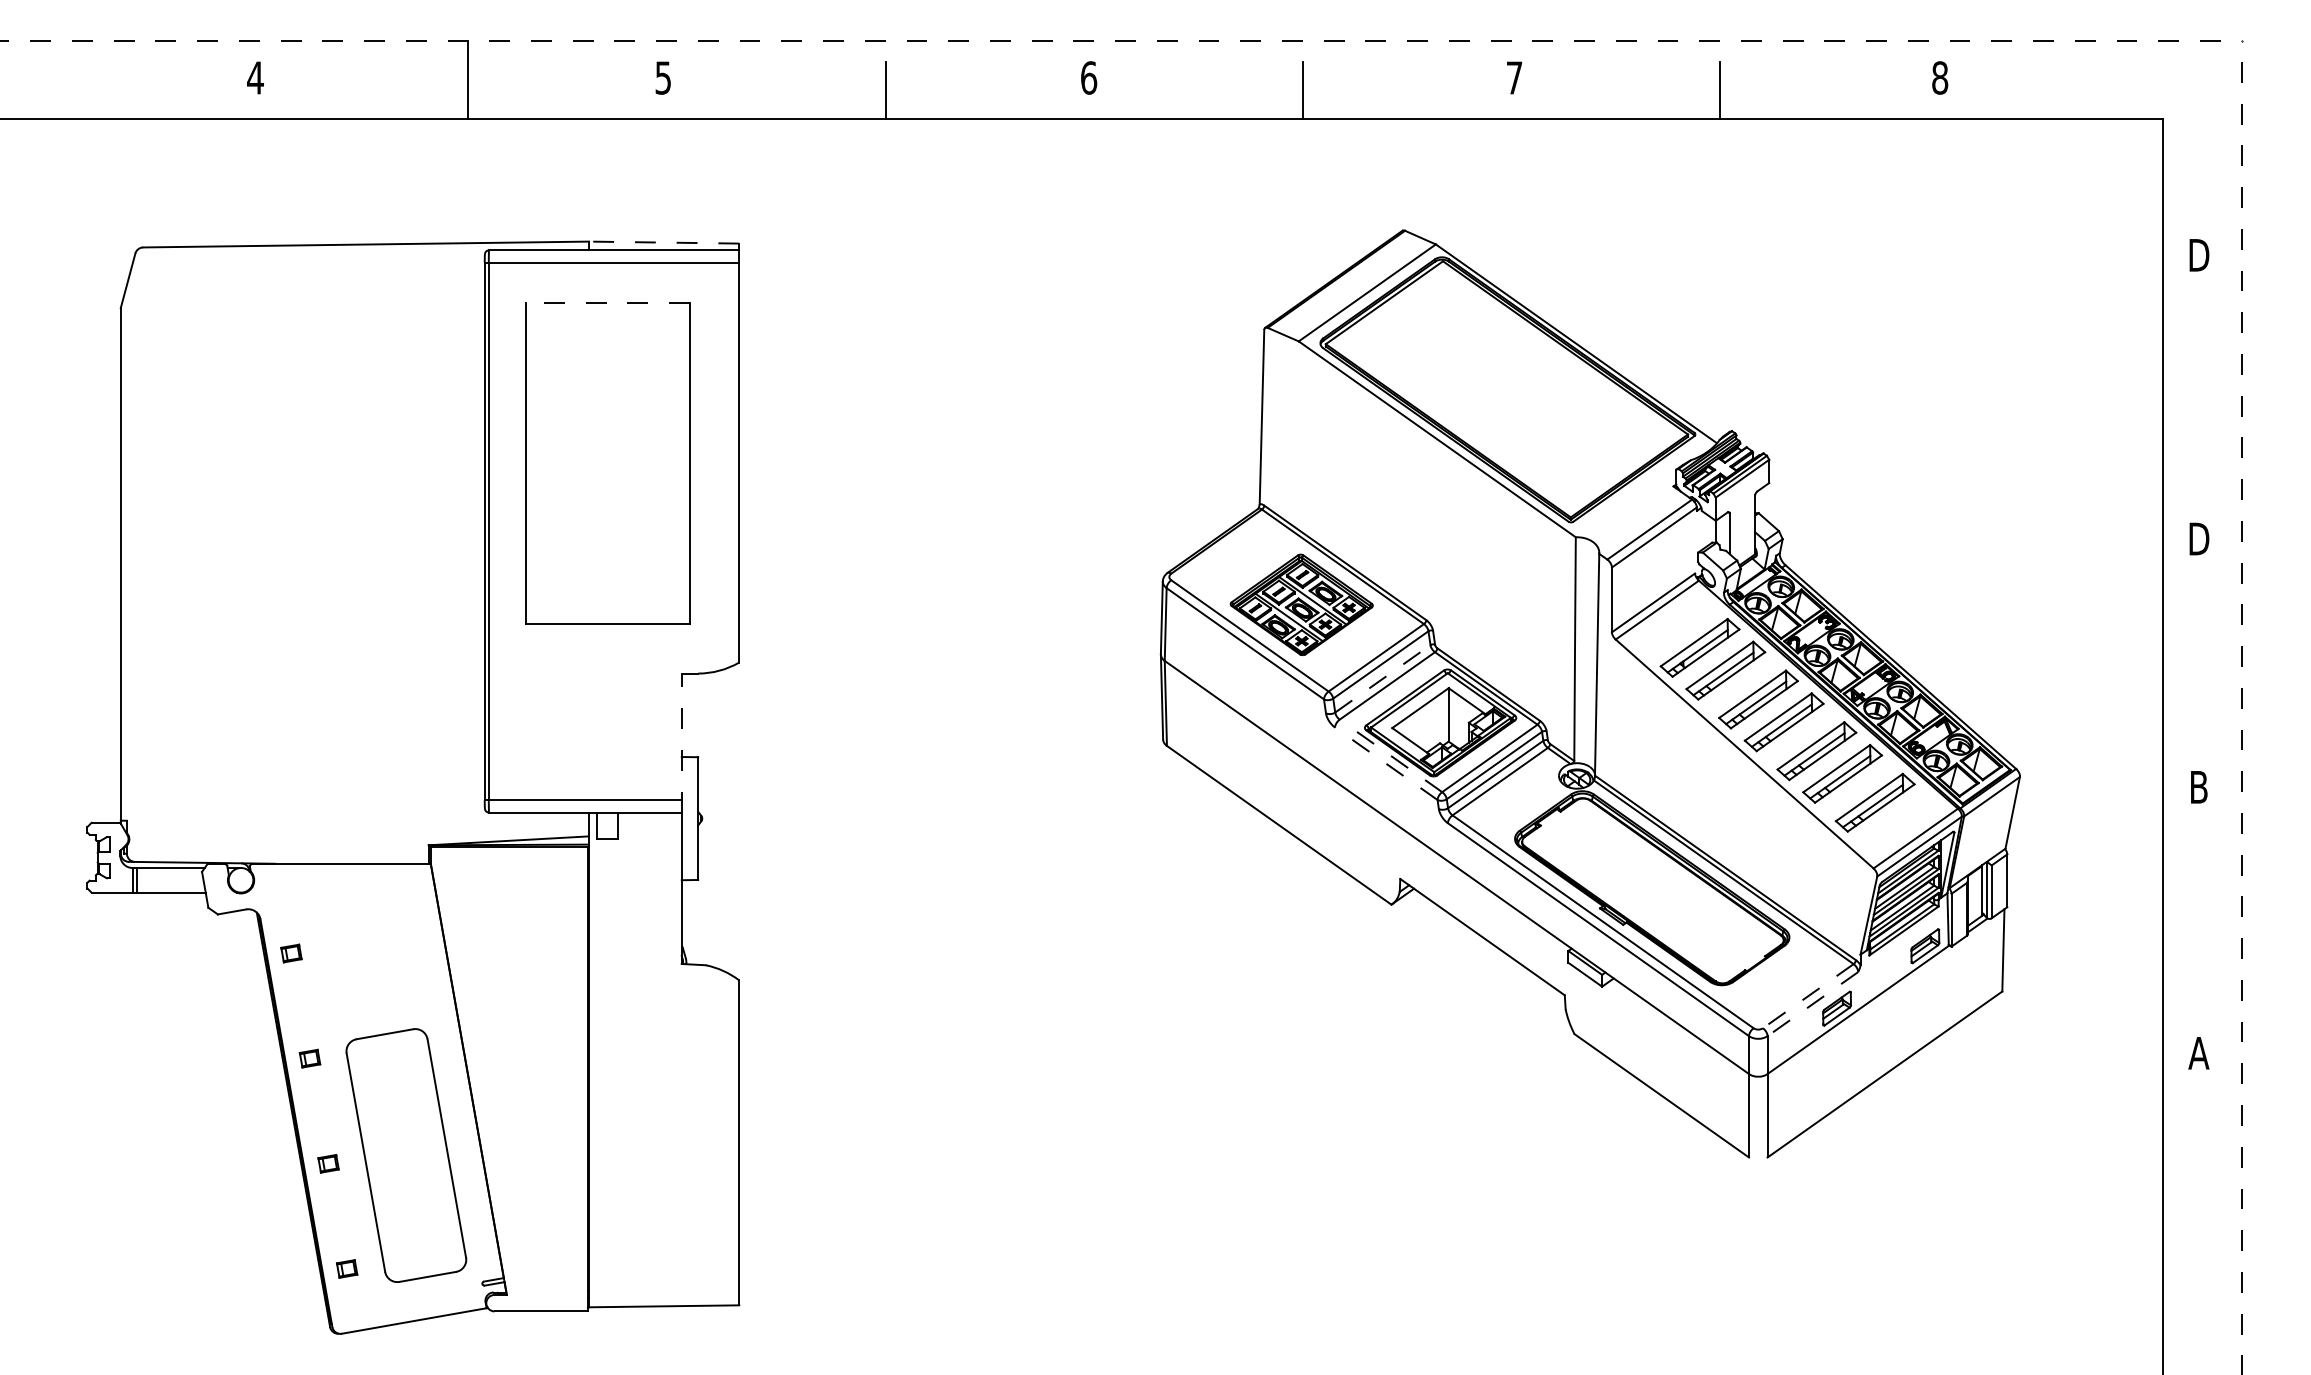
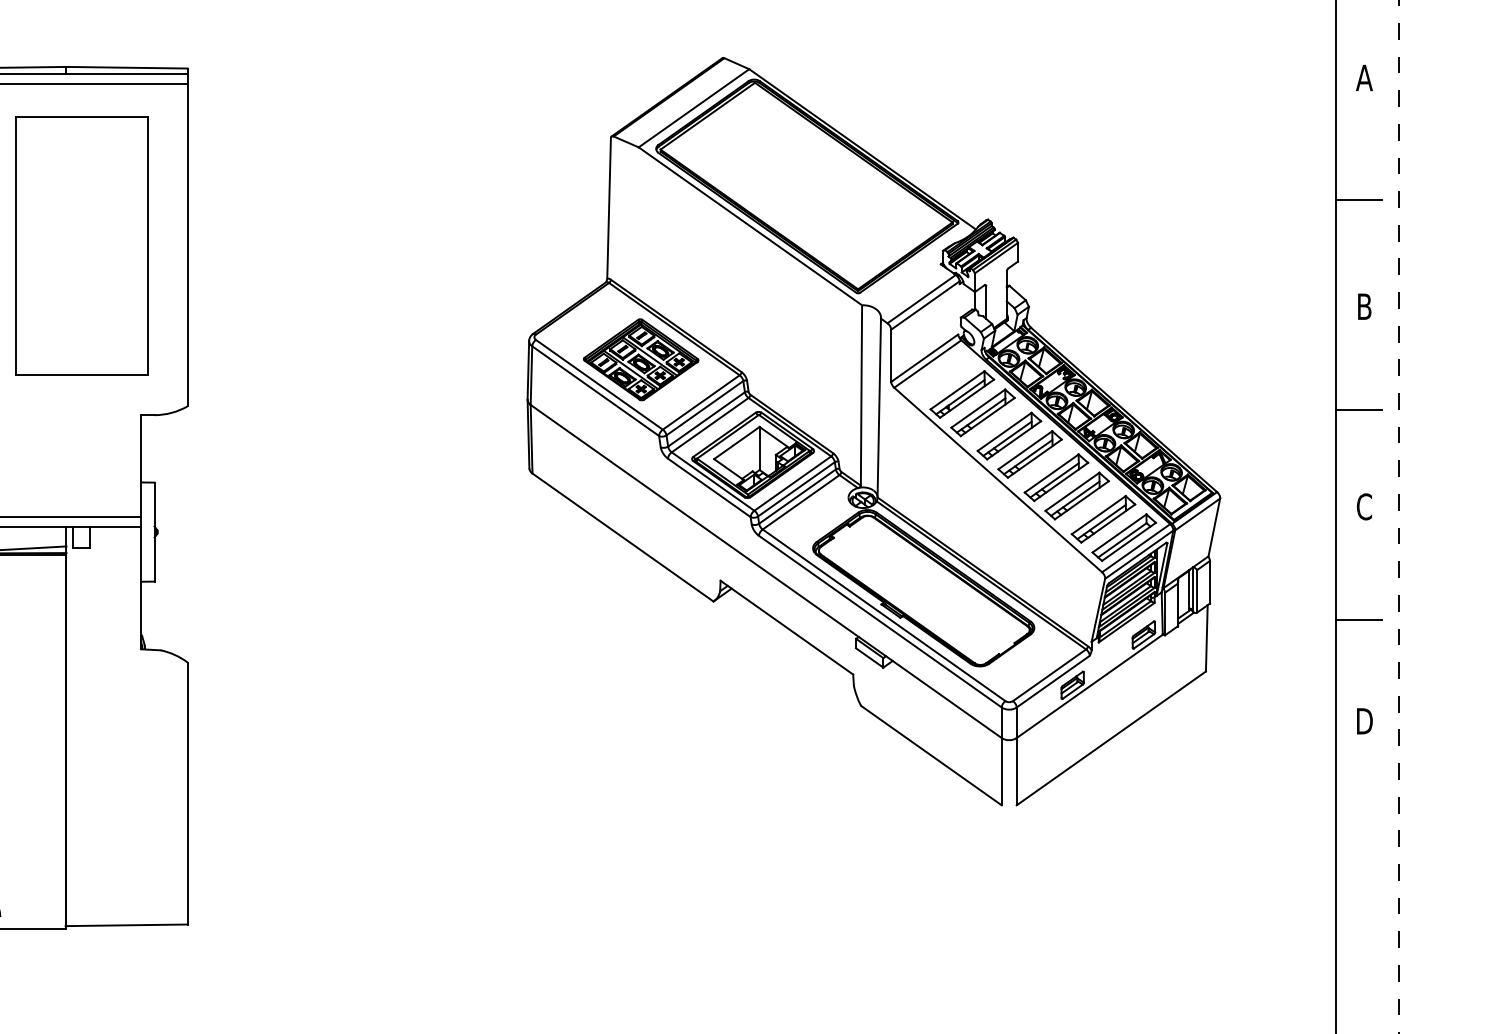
line: (663, 242) -> (126, 67), dashed -> solid
text: (2198, 255) -> (1364, 78), D -> A
line: (607, 303) -> (81, 116), dashed -> solid
line: (2191, 406) -> (1358, 199), added
text: (2199, 538) -> (1364, 306), D -> B
line: (2191, 666) -> (1358, 409), added
line: (1383, 678) -> (707, 419), dashed -> solid
line: (681, 743) -> (141, 471), dashed -> solid
line: (1390, 755) -> (712, 481), dashed -> solid
line: (1386, 763) -> (709, 487), dashed -> solid
text: (2198, 787) -> (1364, 507), B -> C
part: (1900, 825) -> (1123, 537), added
line: (2191, 927) -> (1358, 619), added
line: (1808, 996) -> (1049, 675), dashed -> solid
line: (1812, 1004) -> (1052, 681), dashed -> solid
text: (2198, 1053) -> (1364, 721), A -> D

